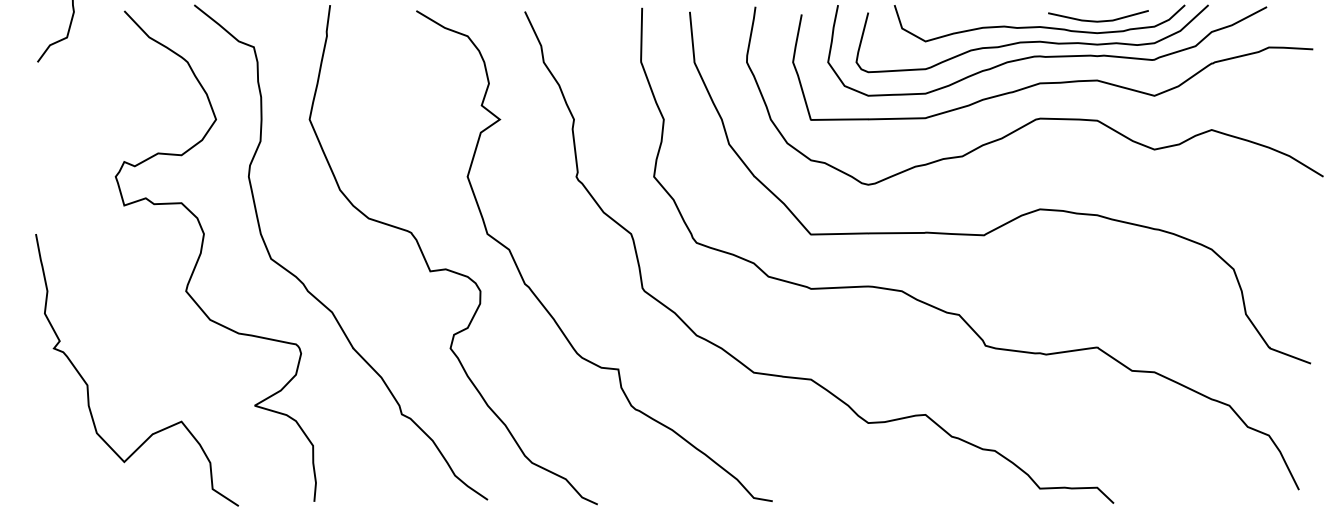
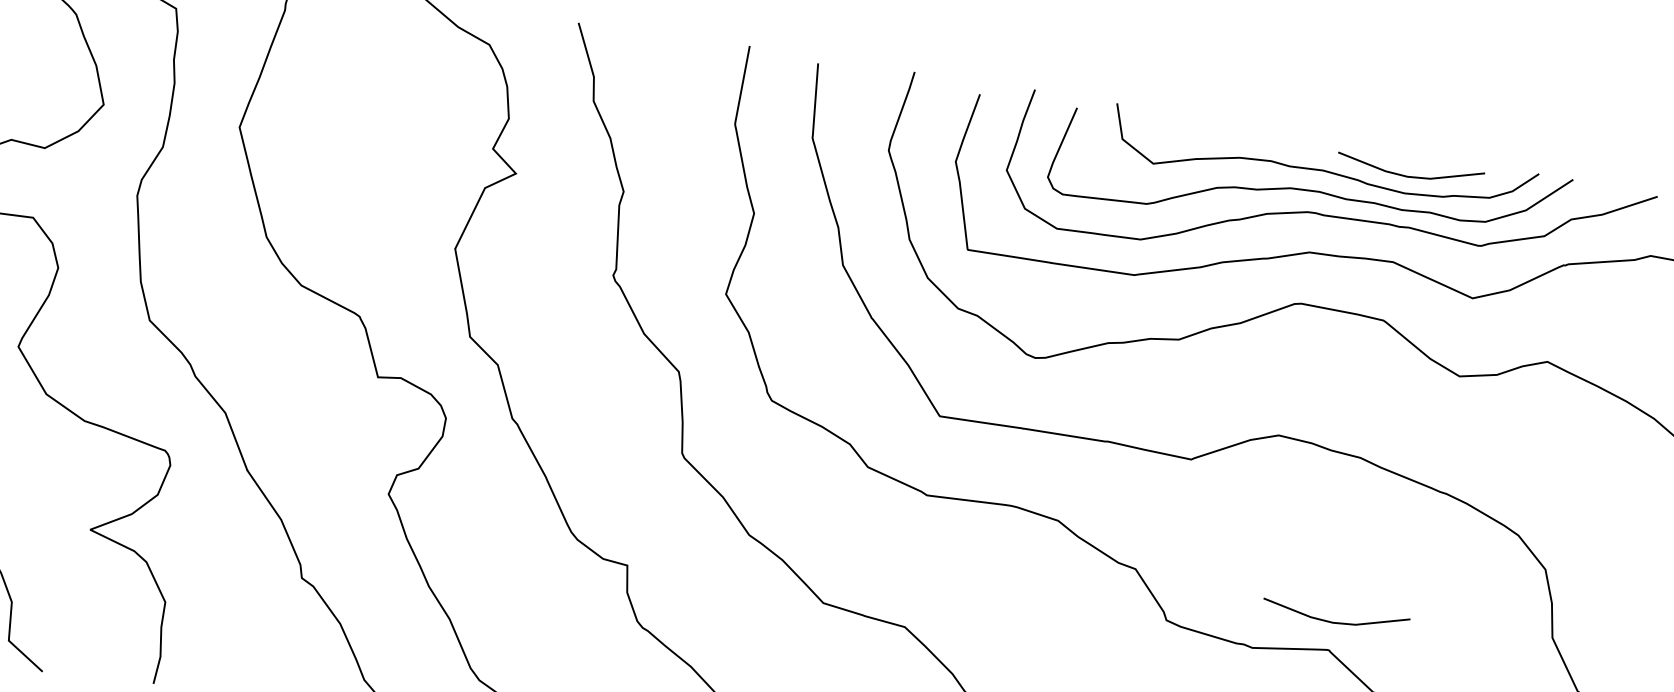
line: (1098, 327) -> (1335, 621), added

